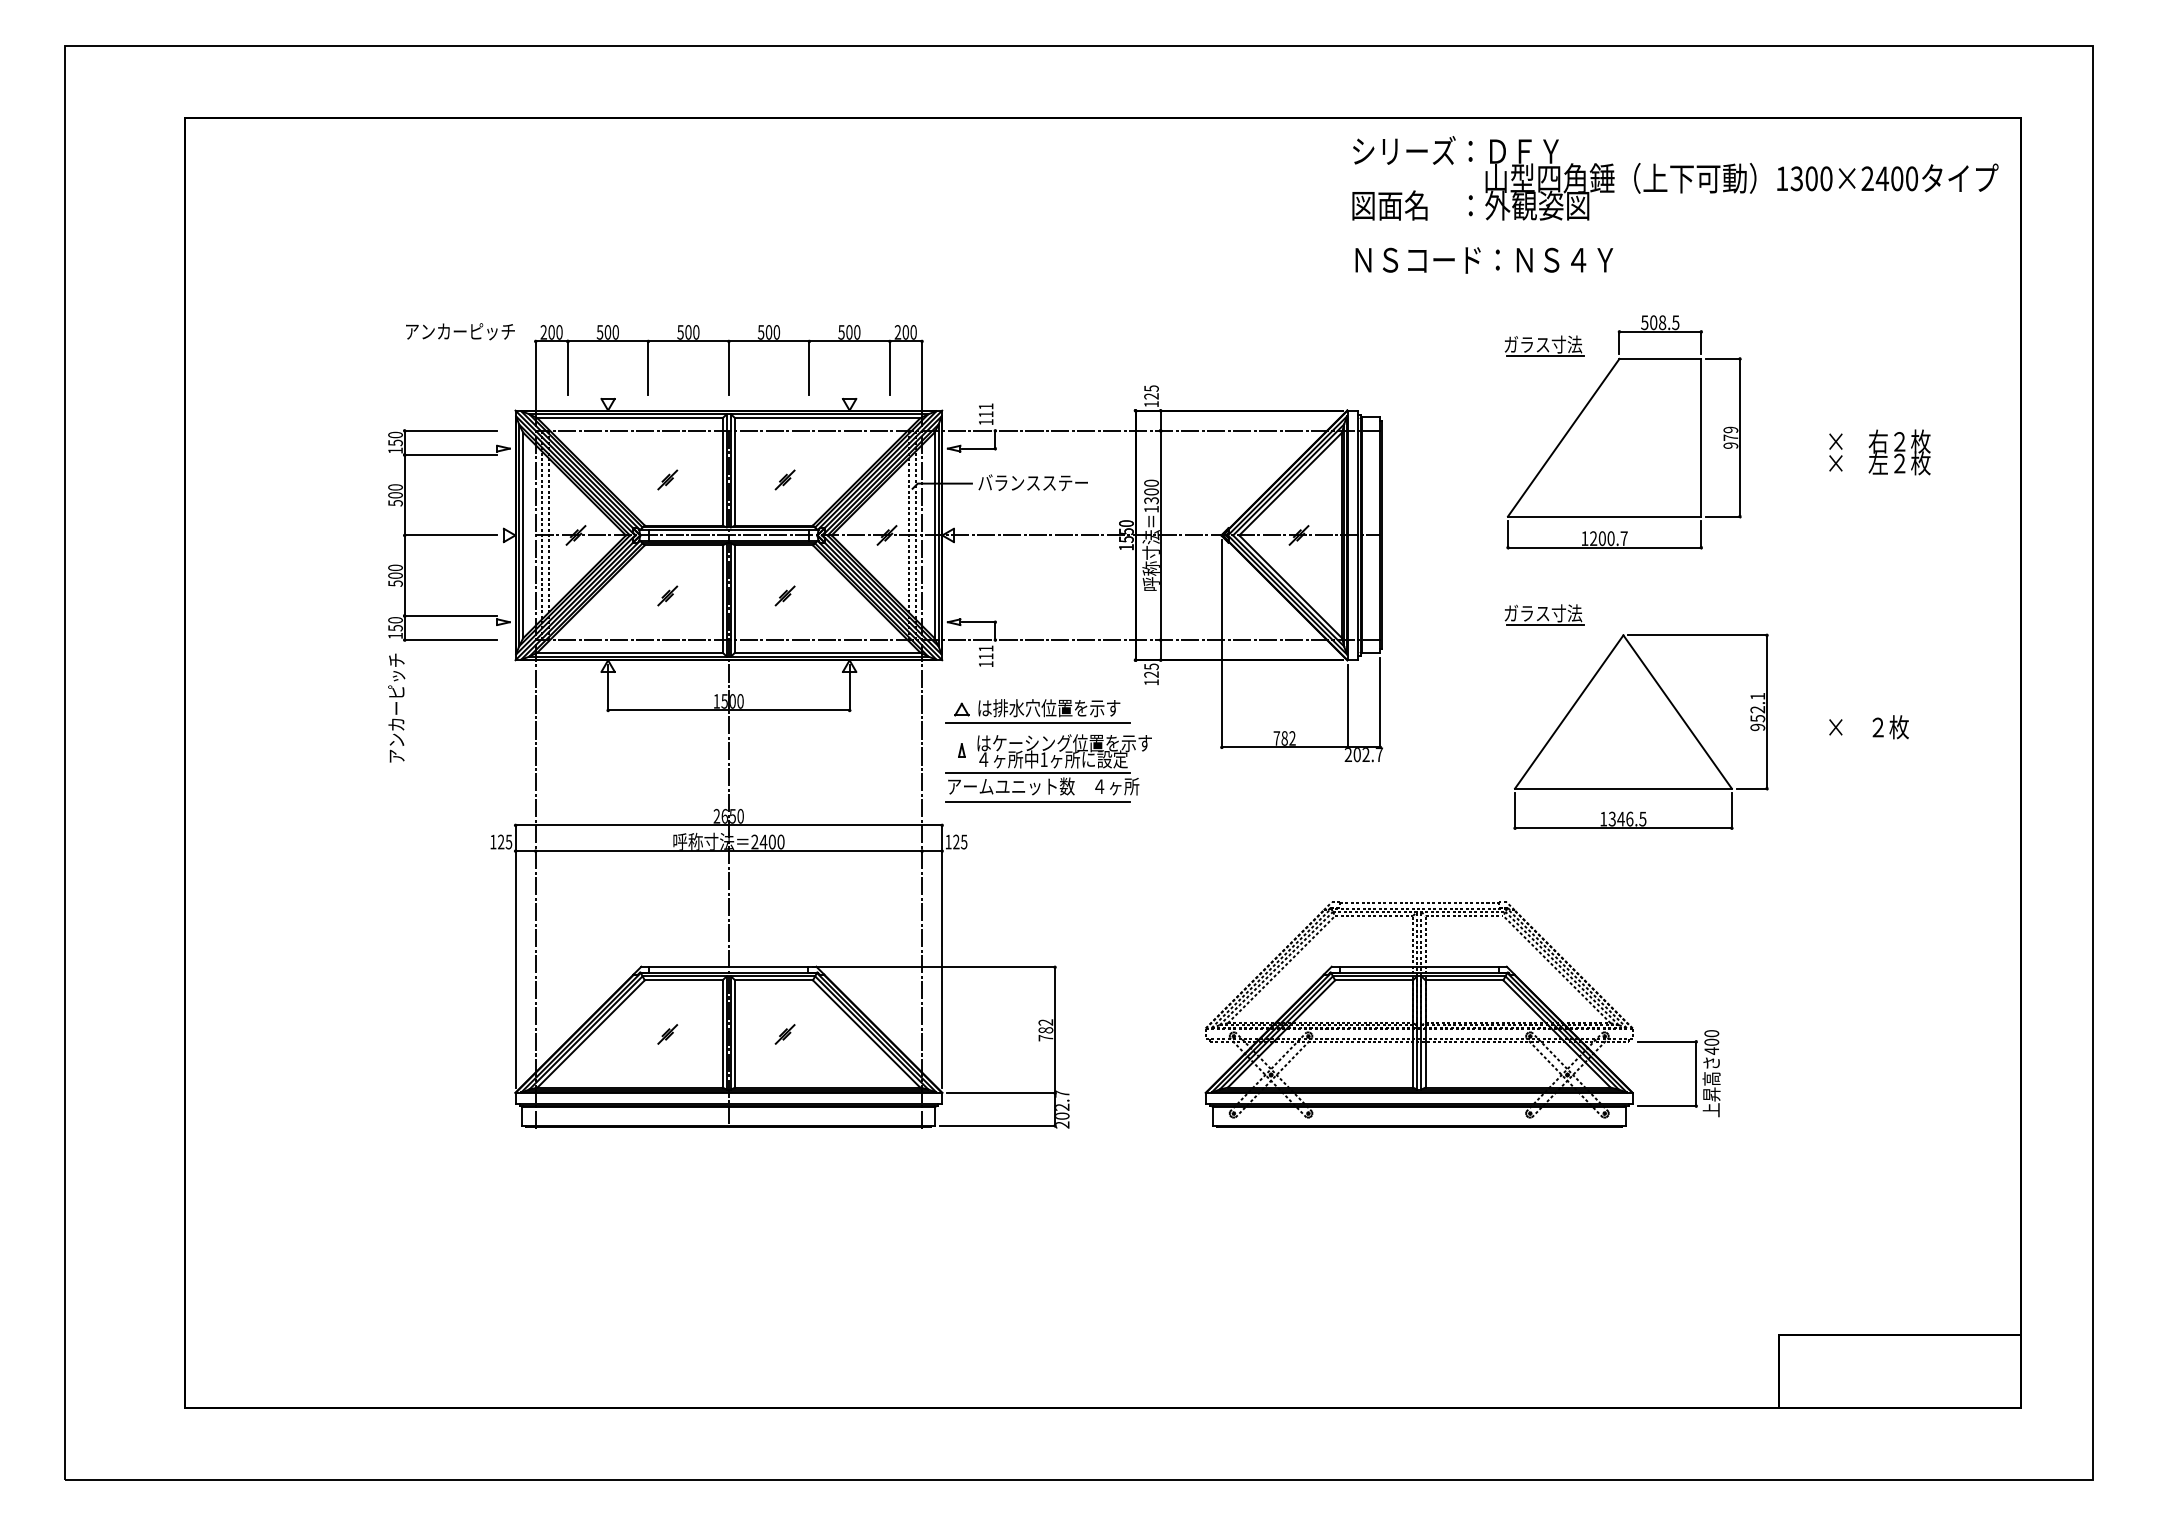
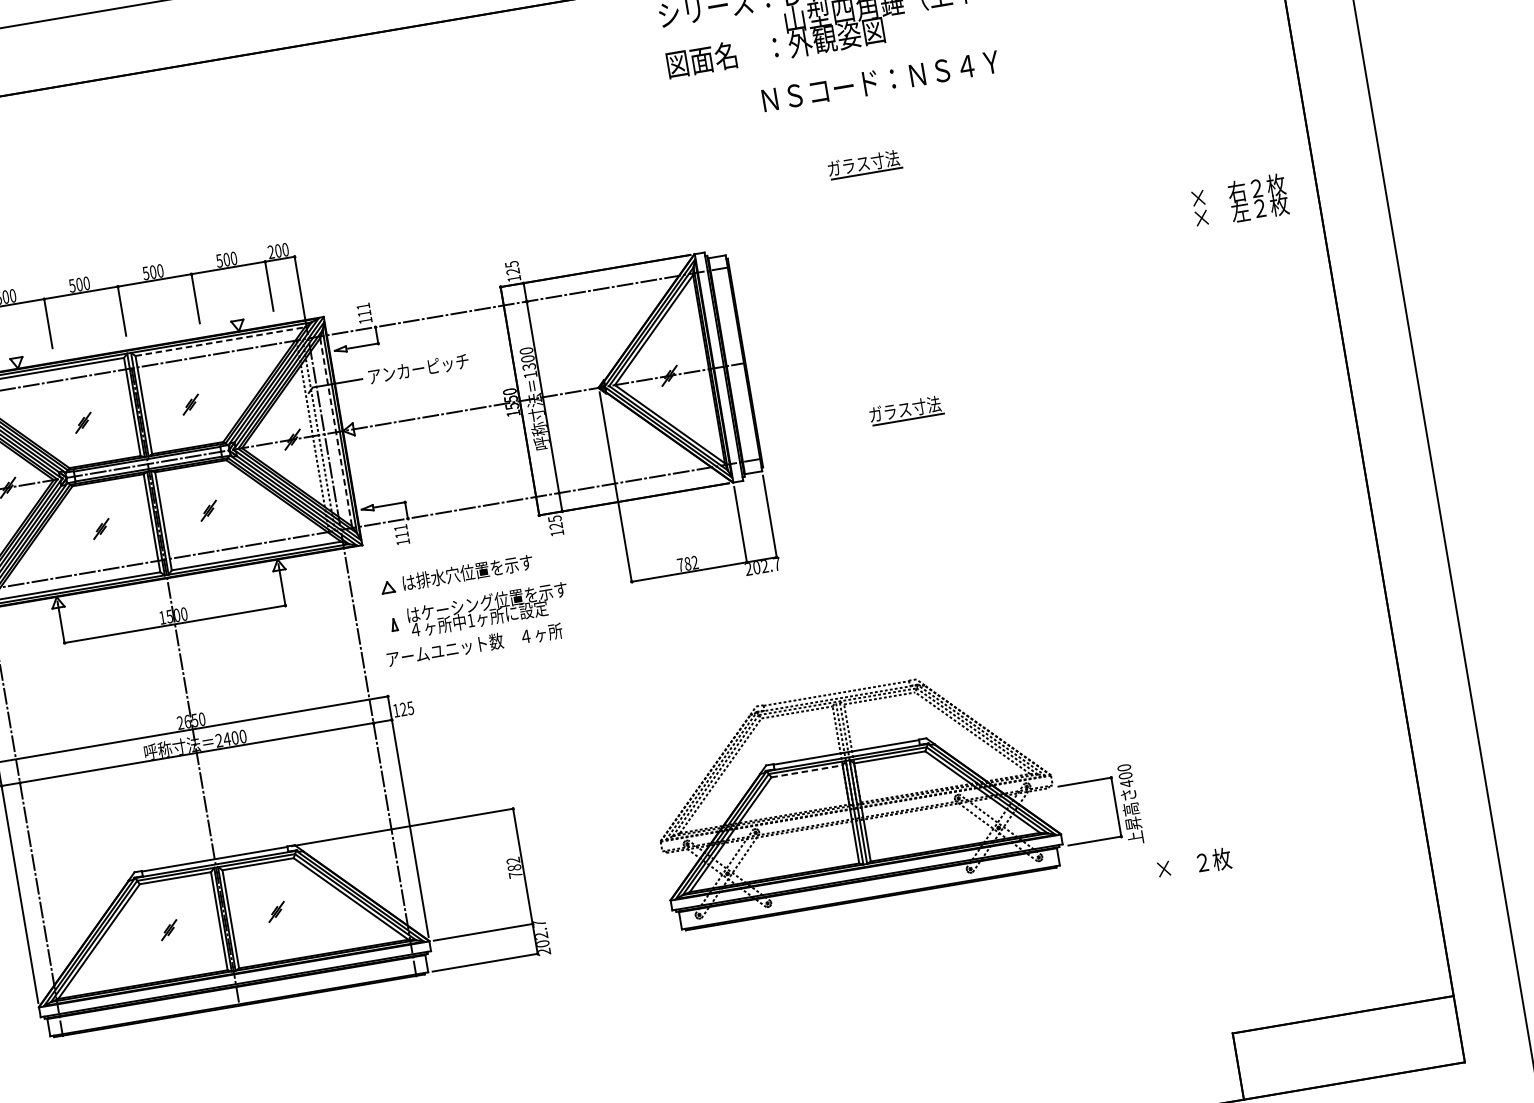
text: (1484, 260) -> (880, 81), moved
line: (827, 418) -> (220, 341), solid -> dashed
part: (1623, 432) -> (950, 231), removed
text: (1879, 452) -> (1239, 201), moved
text: (1033, 482) -> (418, 368), バランスステー -> アンカーピッチ
line: (934, 535) -> (336, 432), solid -> dashed
line: (1037, 723) -> (459, 588), removed
text: (1868, 727) -> (1193, 864), moved
part: (1640, 731) -> (1012, 502), removed
line: (1037, 773) -> (467, 634), removed
line: (1037, 801) -> (471, 659), removed
line: (1374, 980) -> (807, 771), solid -> dashed

